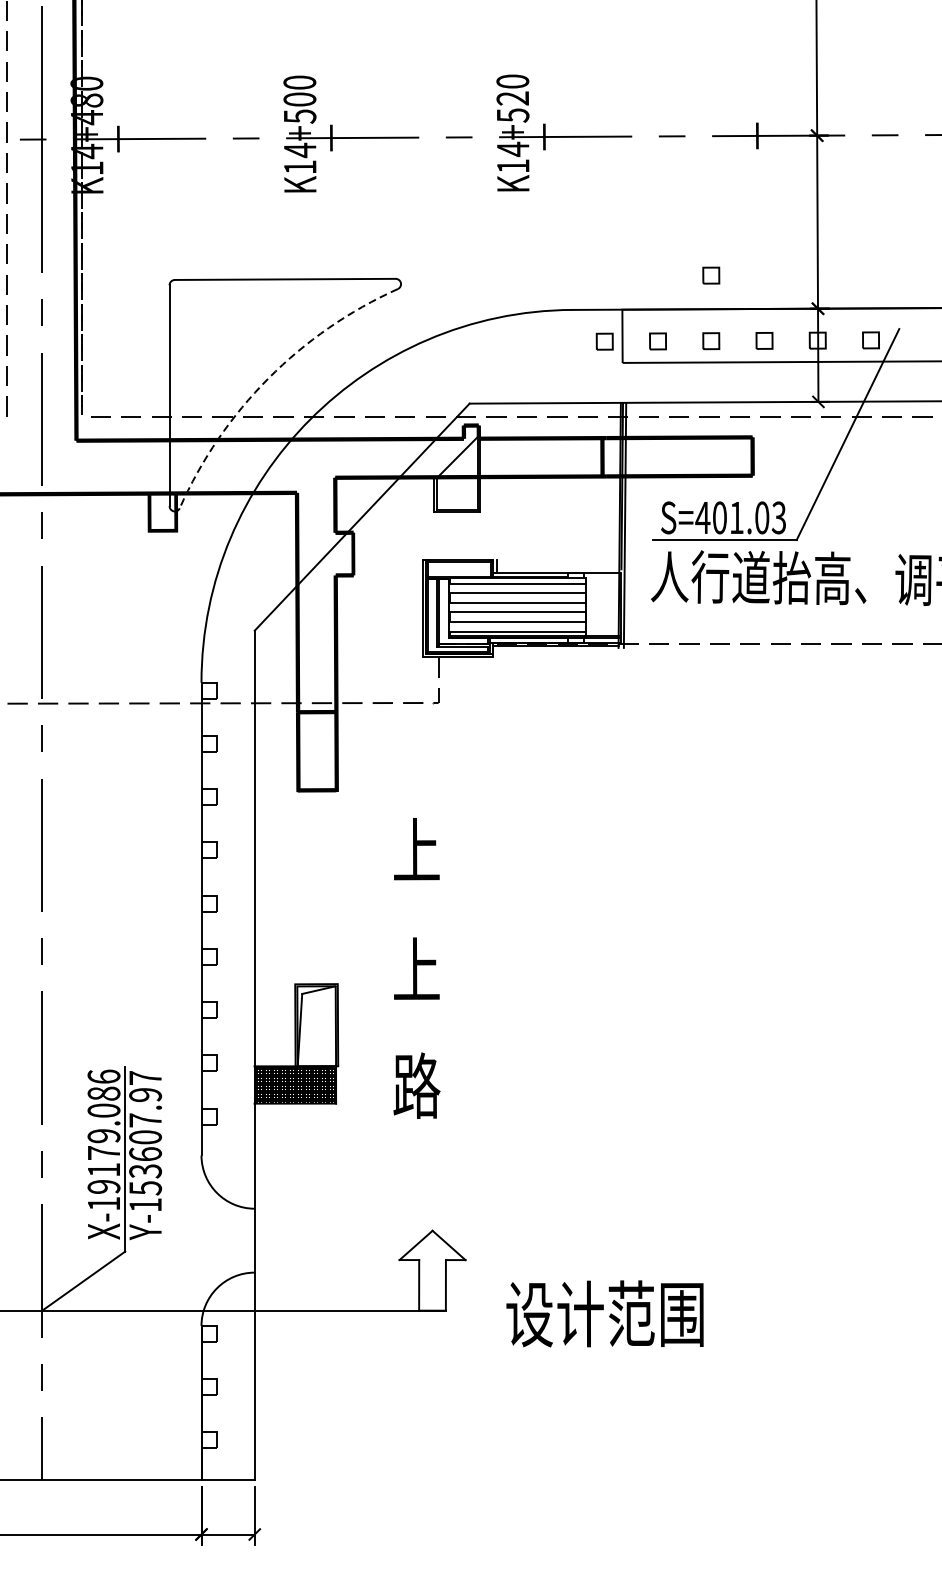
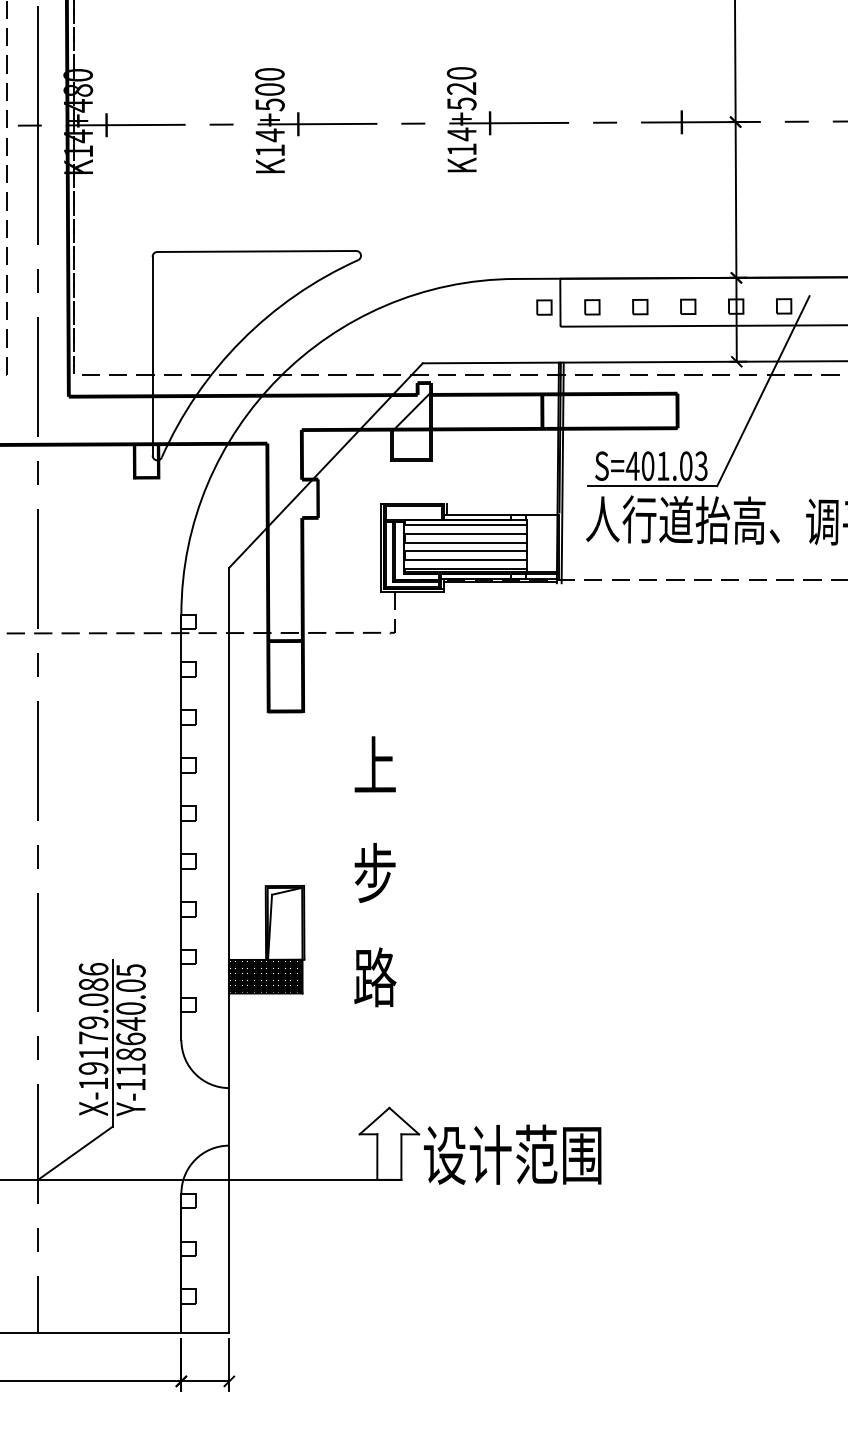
part: (711, 276) -> (640, 248), removed
arc: (268, 378) -> (241, 340), dashed -> solid
text: (416, 970) -> (374, 873), 上 -> 步
text: (144, 1133) -> (130, 1020), Y-153607.97 -> Y-118640.05
text: (604, 1313) -> (512, 1154), moved

